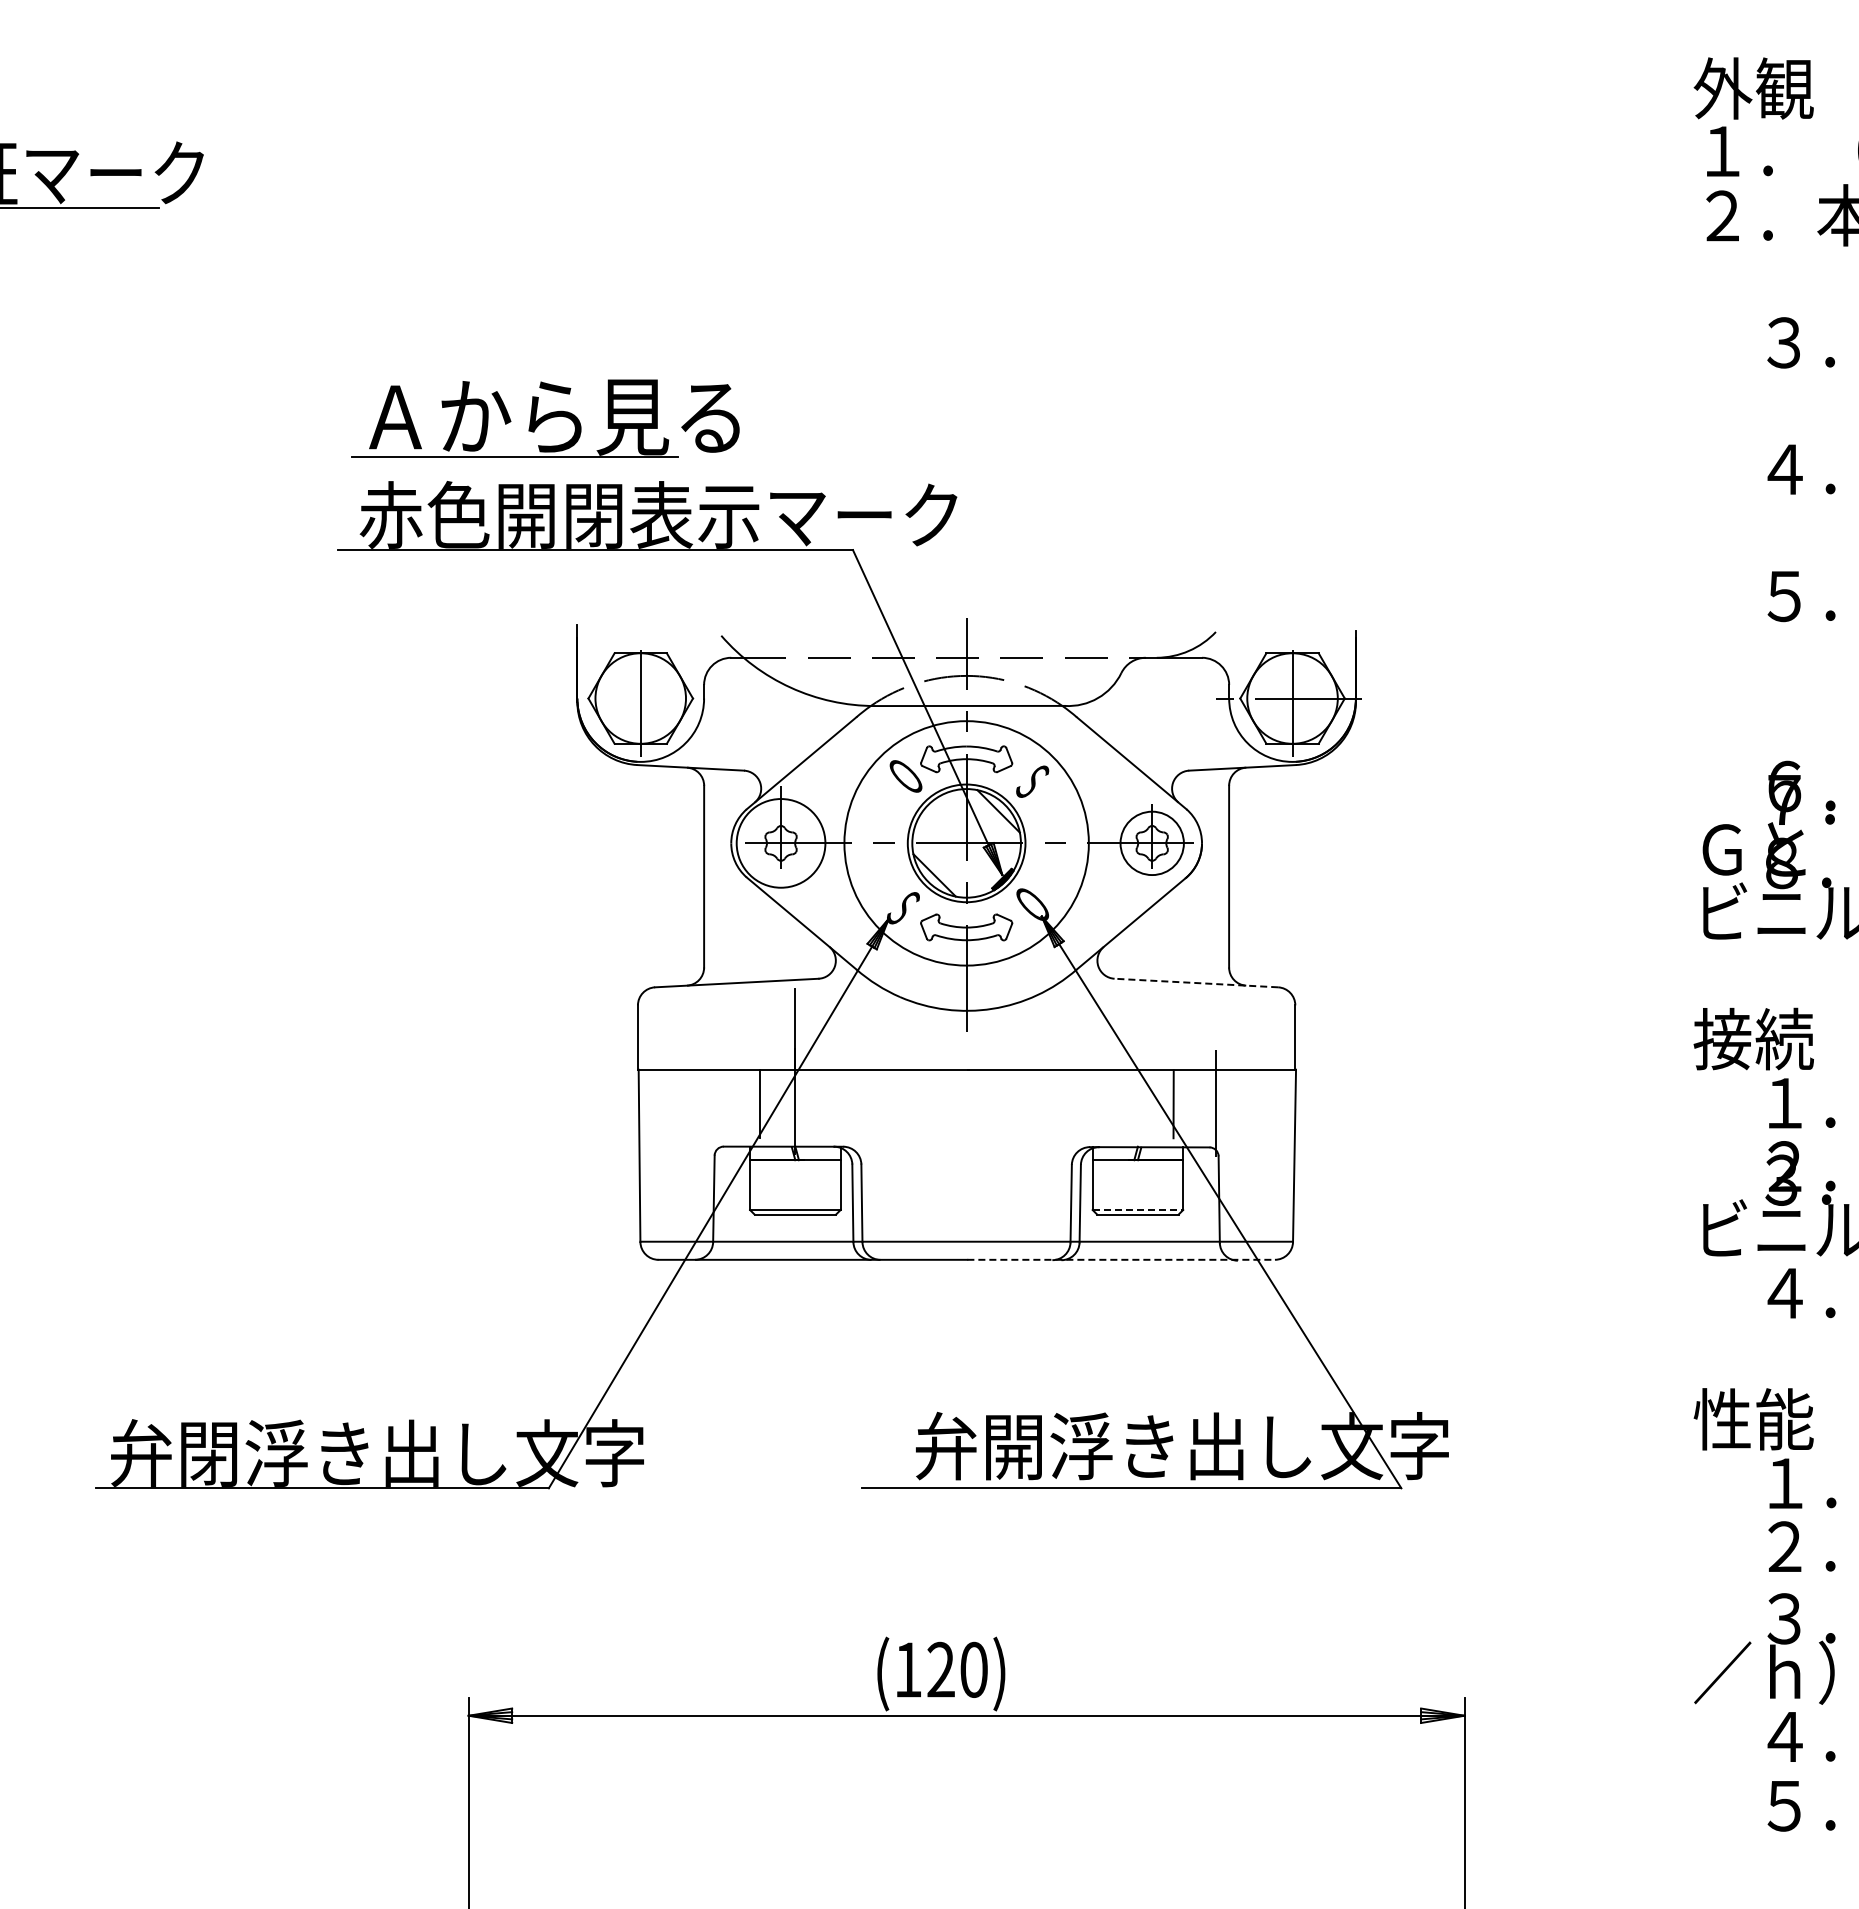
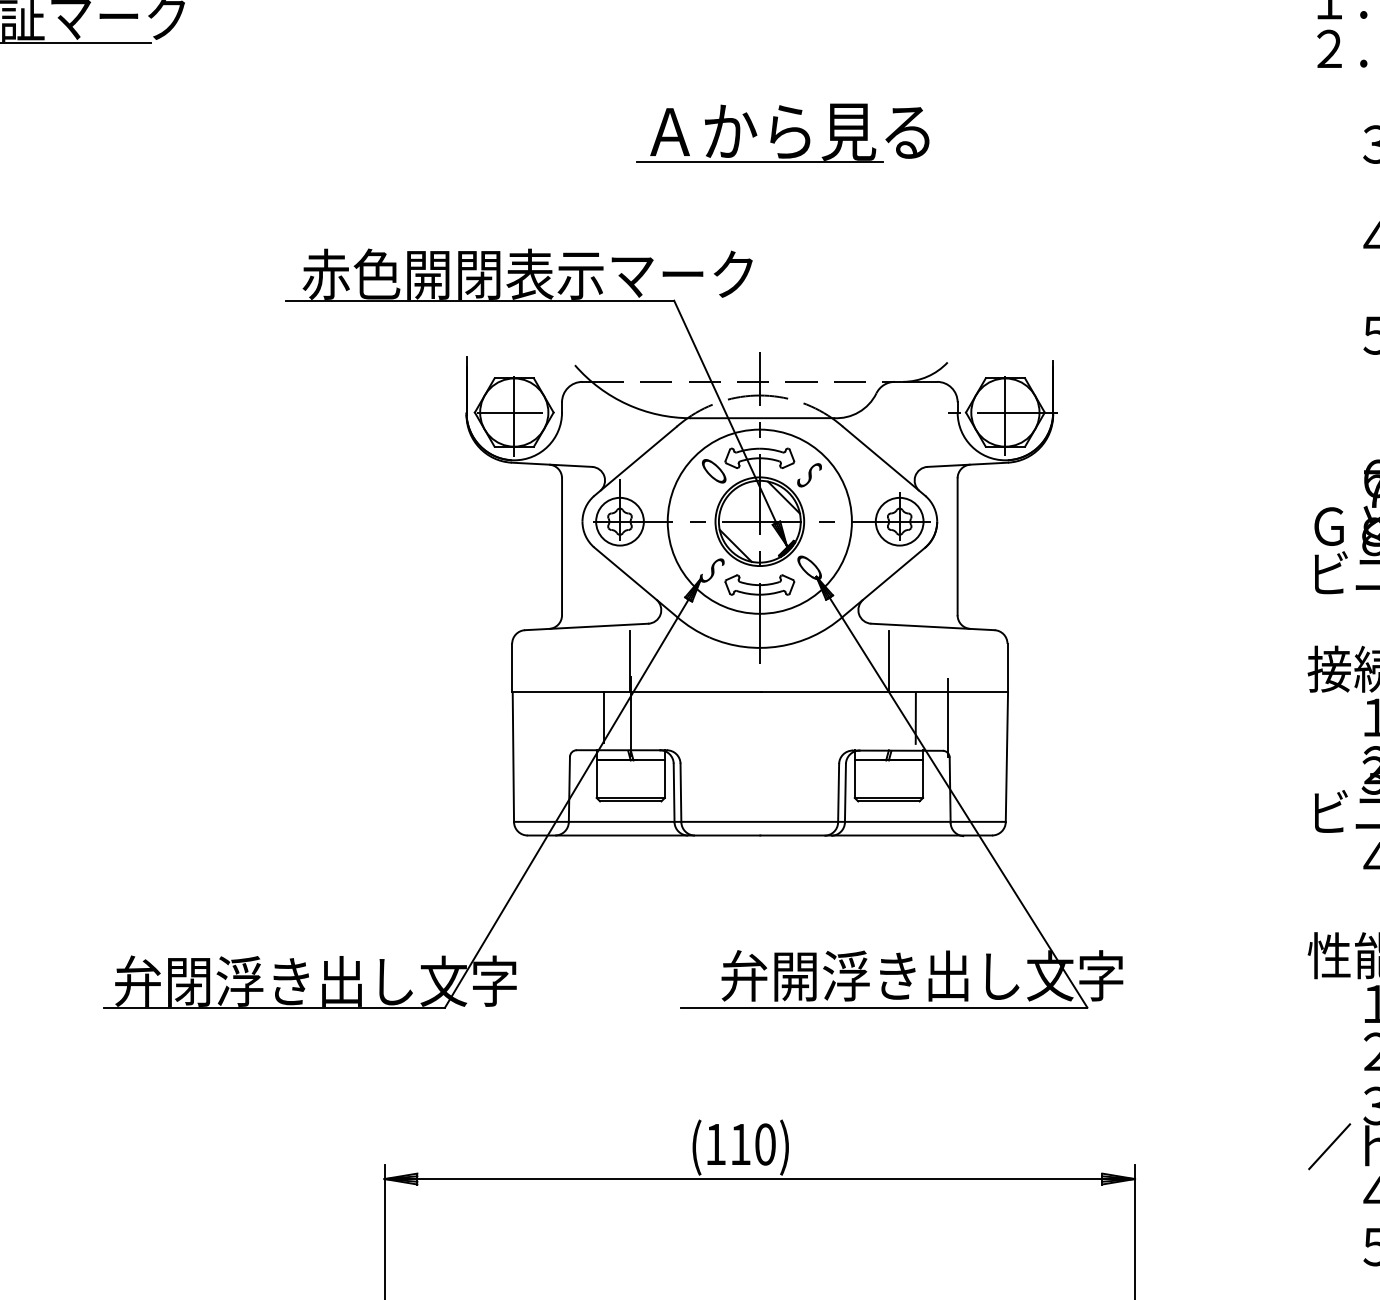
part: (545, 418) -> (783, 133), moved
line: (634, 698) -> (509, 412), added
circle: (780, 843) -> (619, 521), size x0.71
line: (1196, 983) -> (933, 627), dashed -> solid
line: (1138, 1029) -> (889, 661), added
line: (1138, 1210) -> (889, 798), dashed -> solid
line: (1121, 1259) -> (876, 835), dashed -> solid
text: (940, 1669) -> (740, 1144), (120) -> (110)

